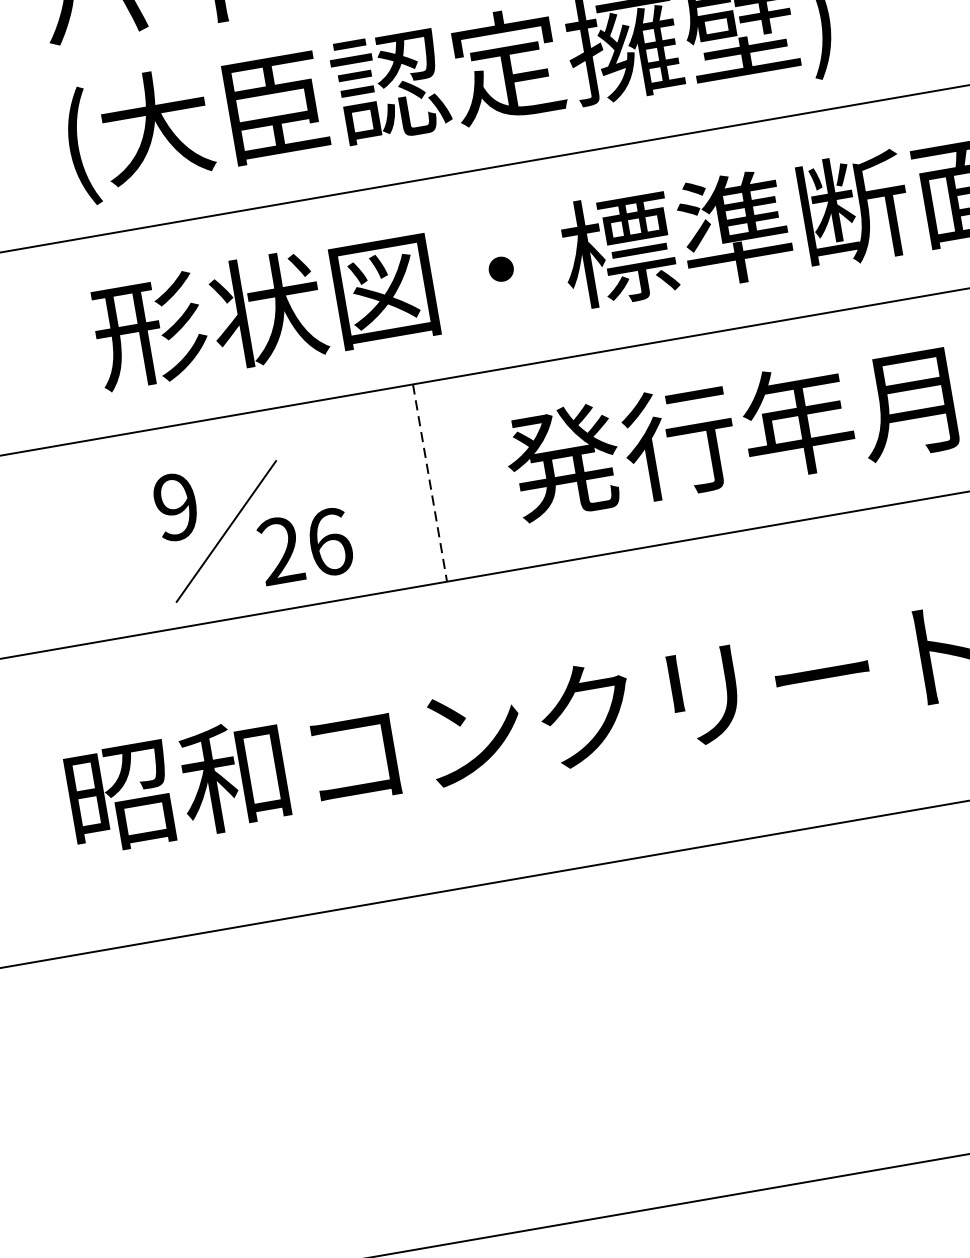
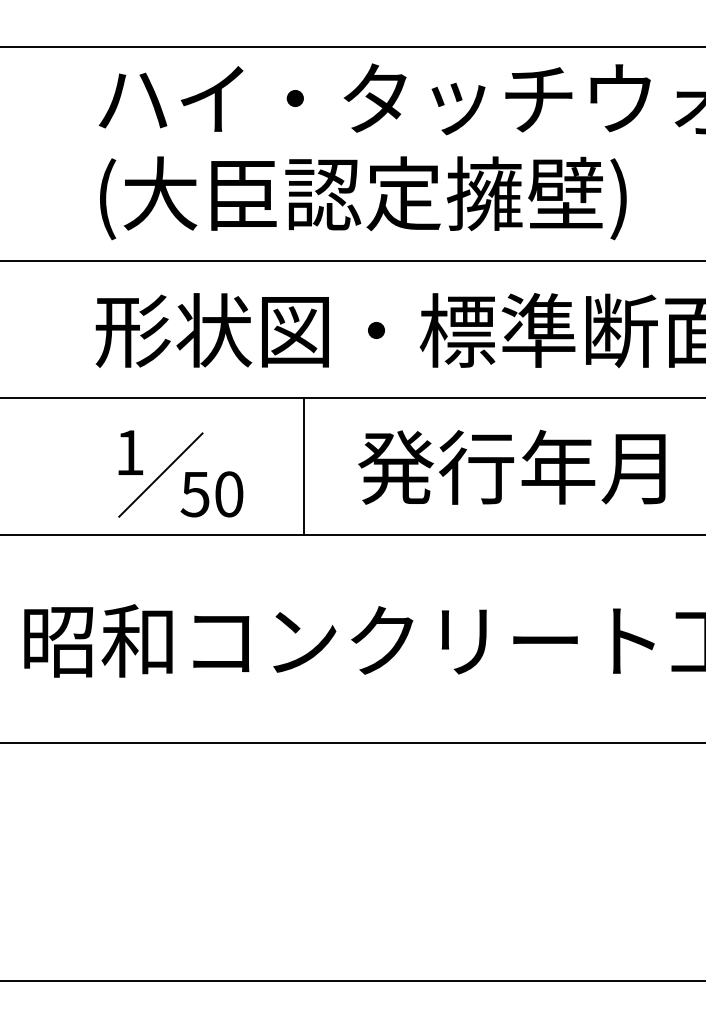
line: (429, 483) -> (303, 466), dashed -> solid
text: (175, 506) -> (129, 452), 9 -> 1
text: (304, 546) -> (211, 494), 26 -> 50

